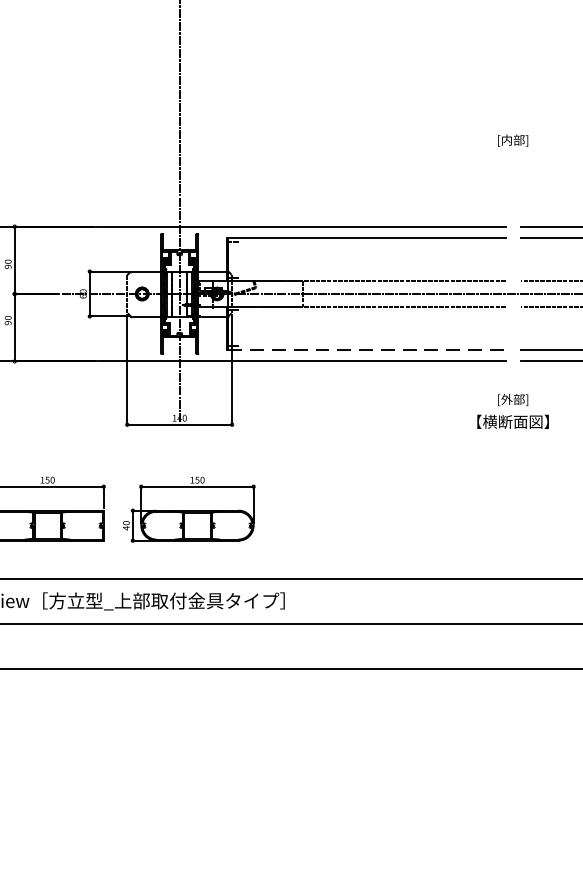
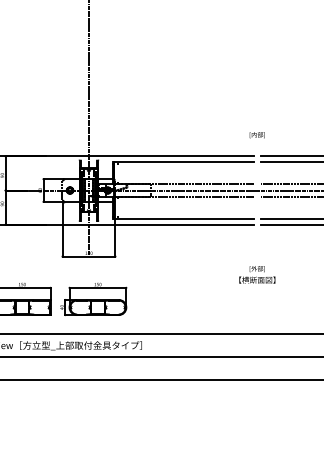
text: (511, 141) -> (256, 135), moved
line: (366, 349) -> (183, 218), dashed -> solid
text: (513, 410) -> (257, 274), moved

